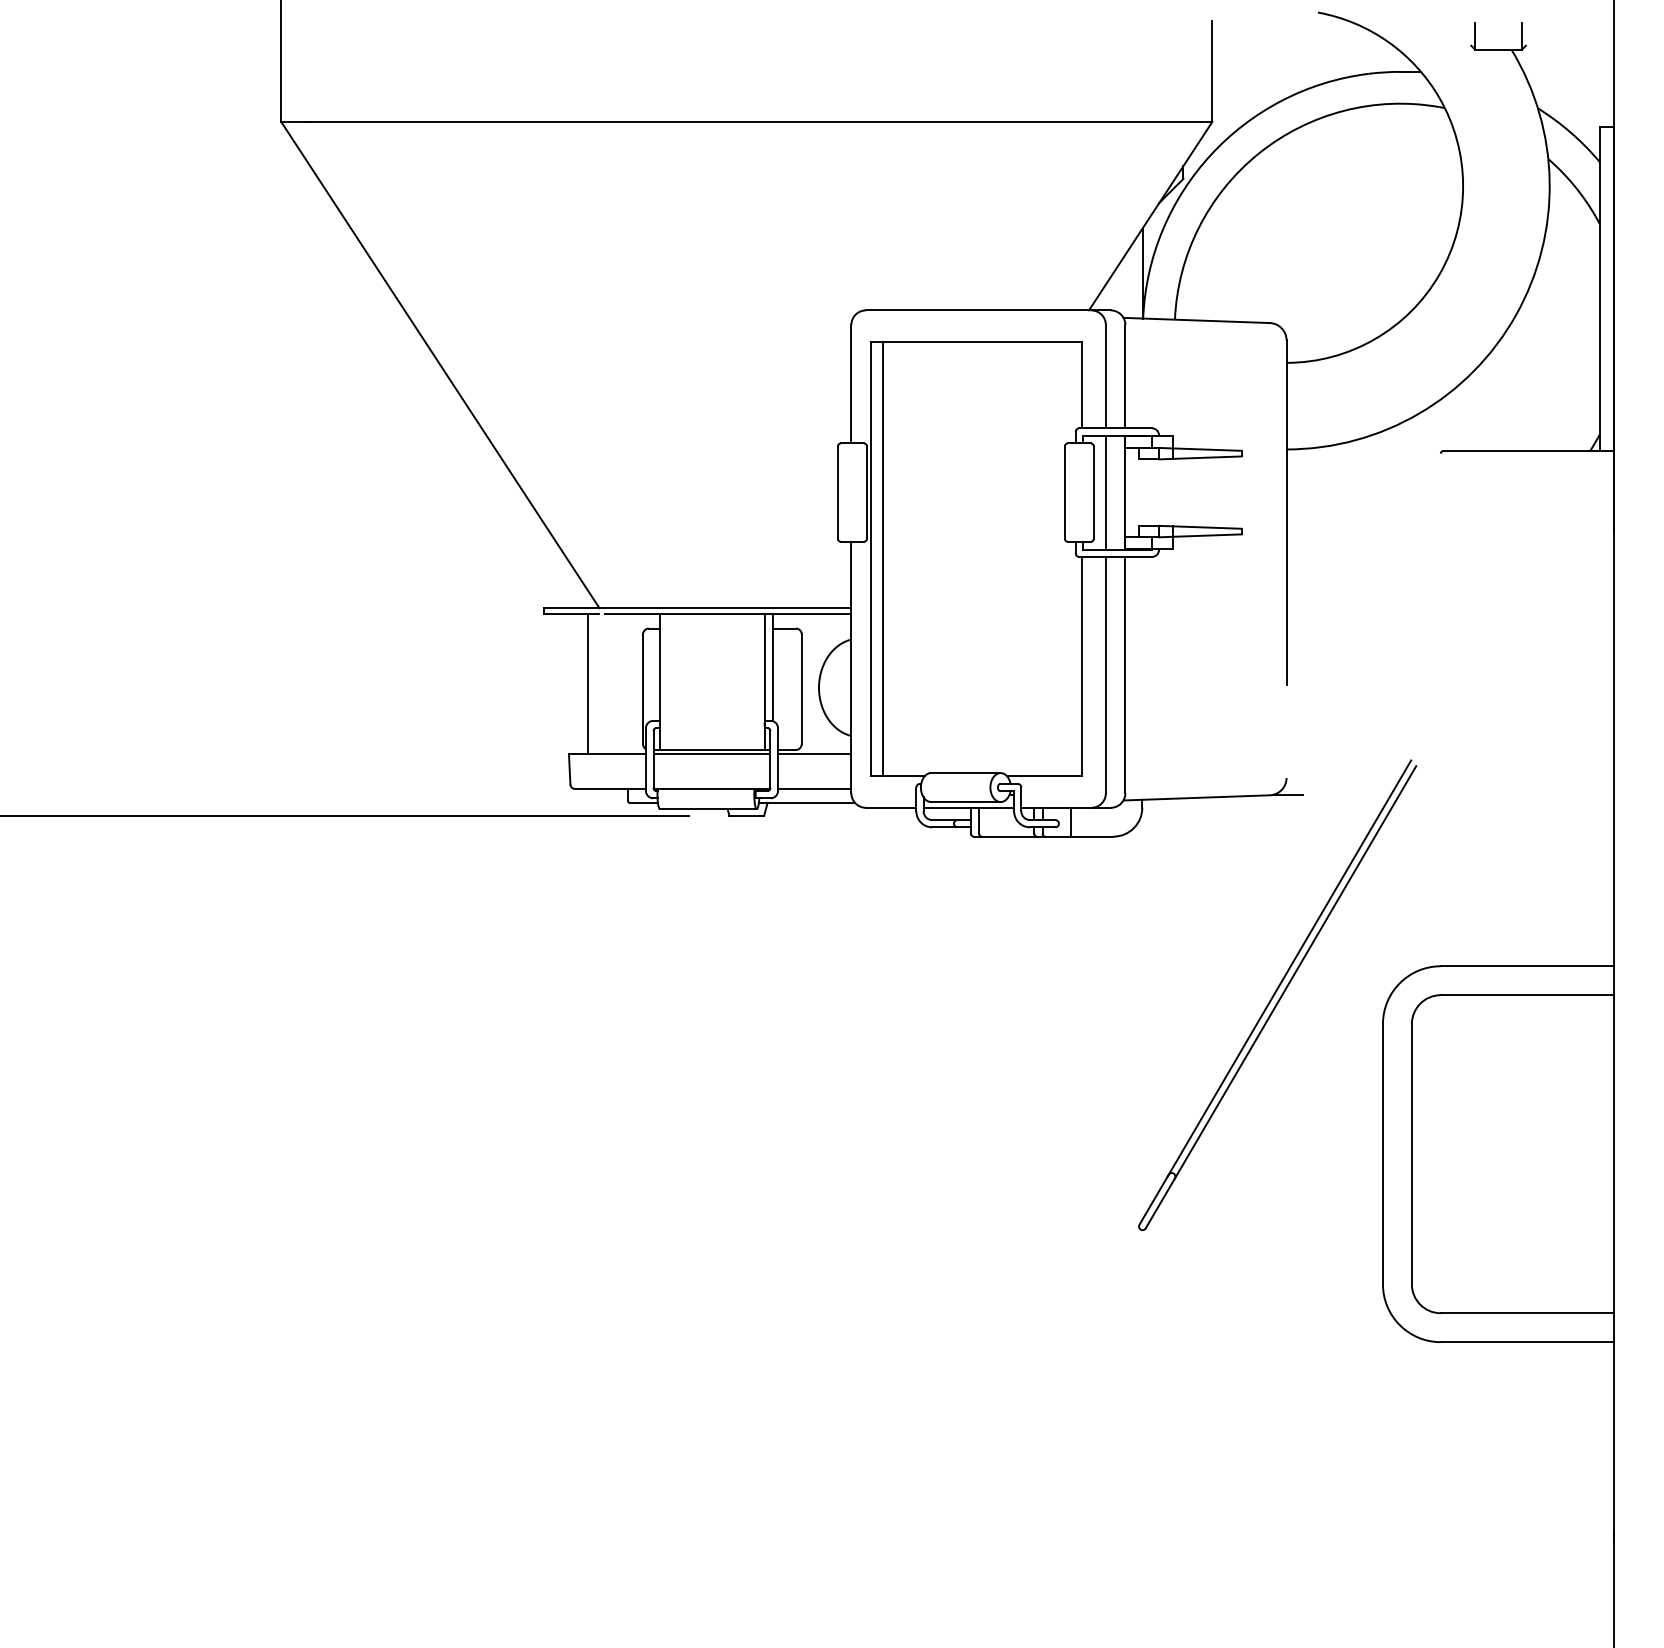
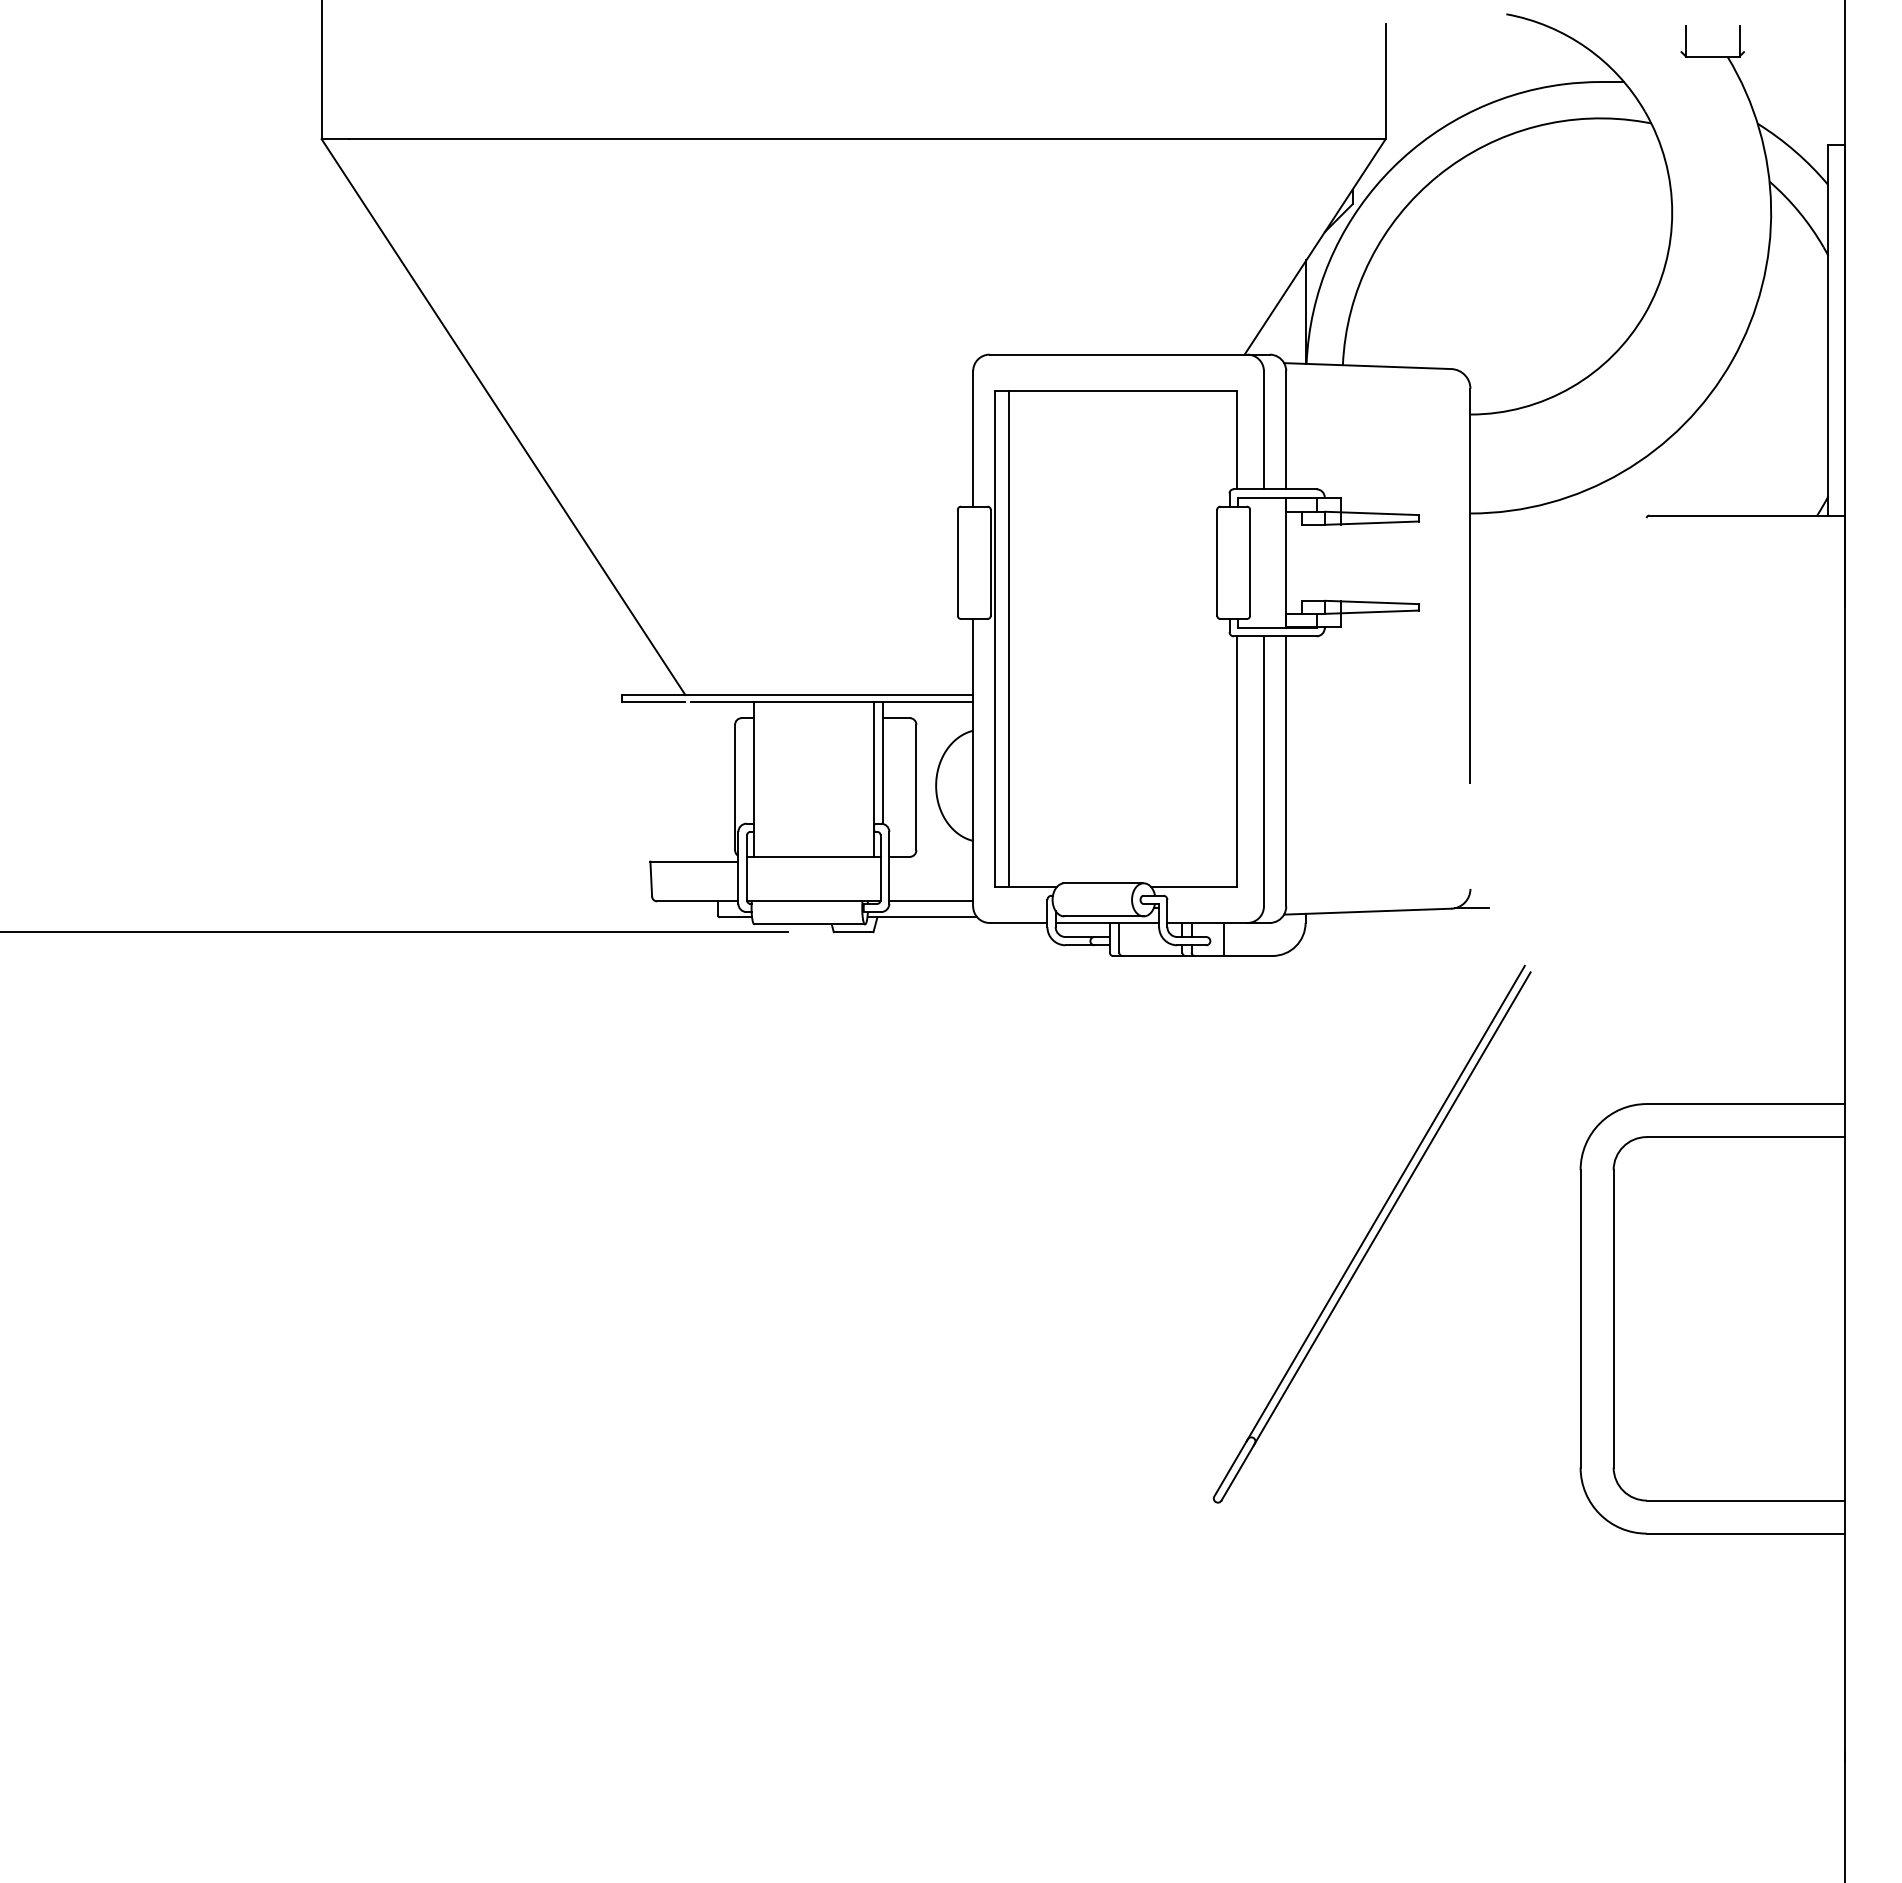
line: (1105, 492) -> (1263, 562), removed
line: (587, 683) -> (671, 781), removed
line: (711, 753) -> (813, 861), removed
line: (814, 753) -> (931, 861), removed
part: (1277, 994) -> (1372, 1233), moved

